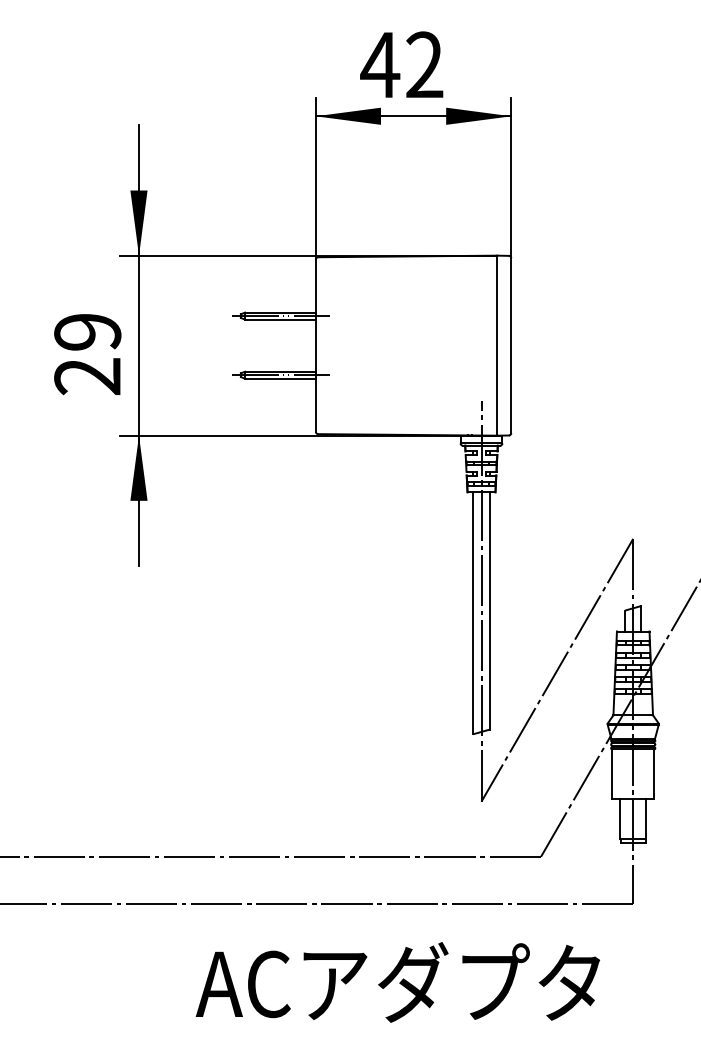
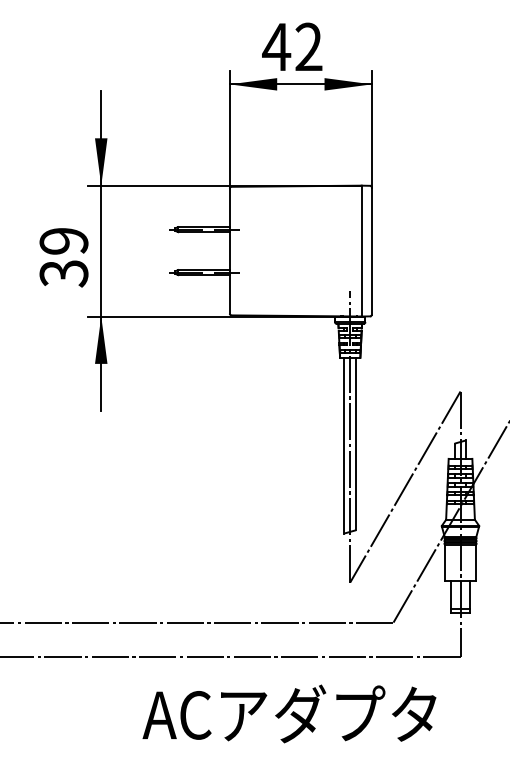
text: (87, 377) -> (63, 274), 29 -> 39

